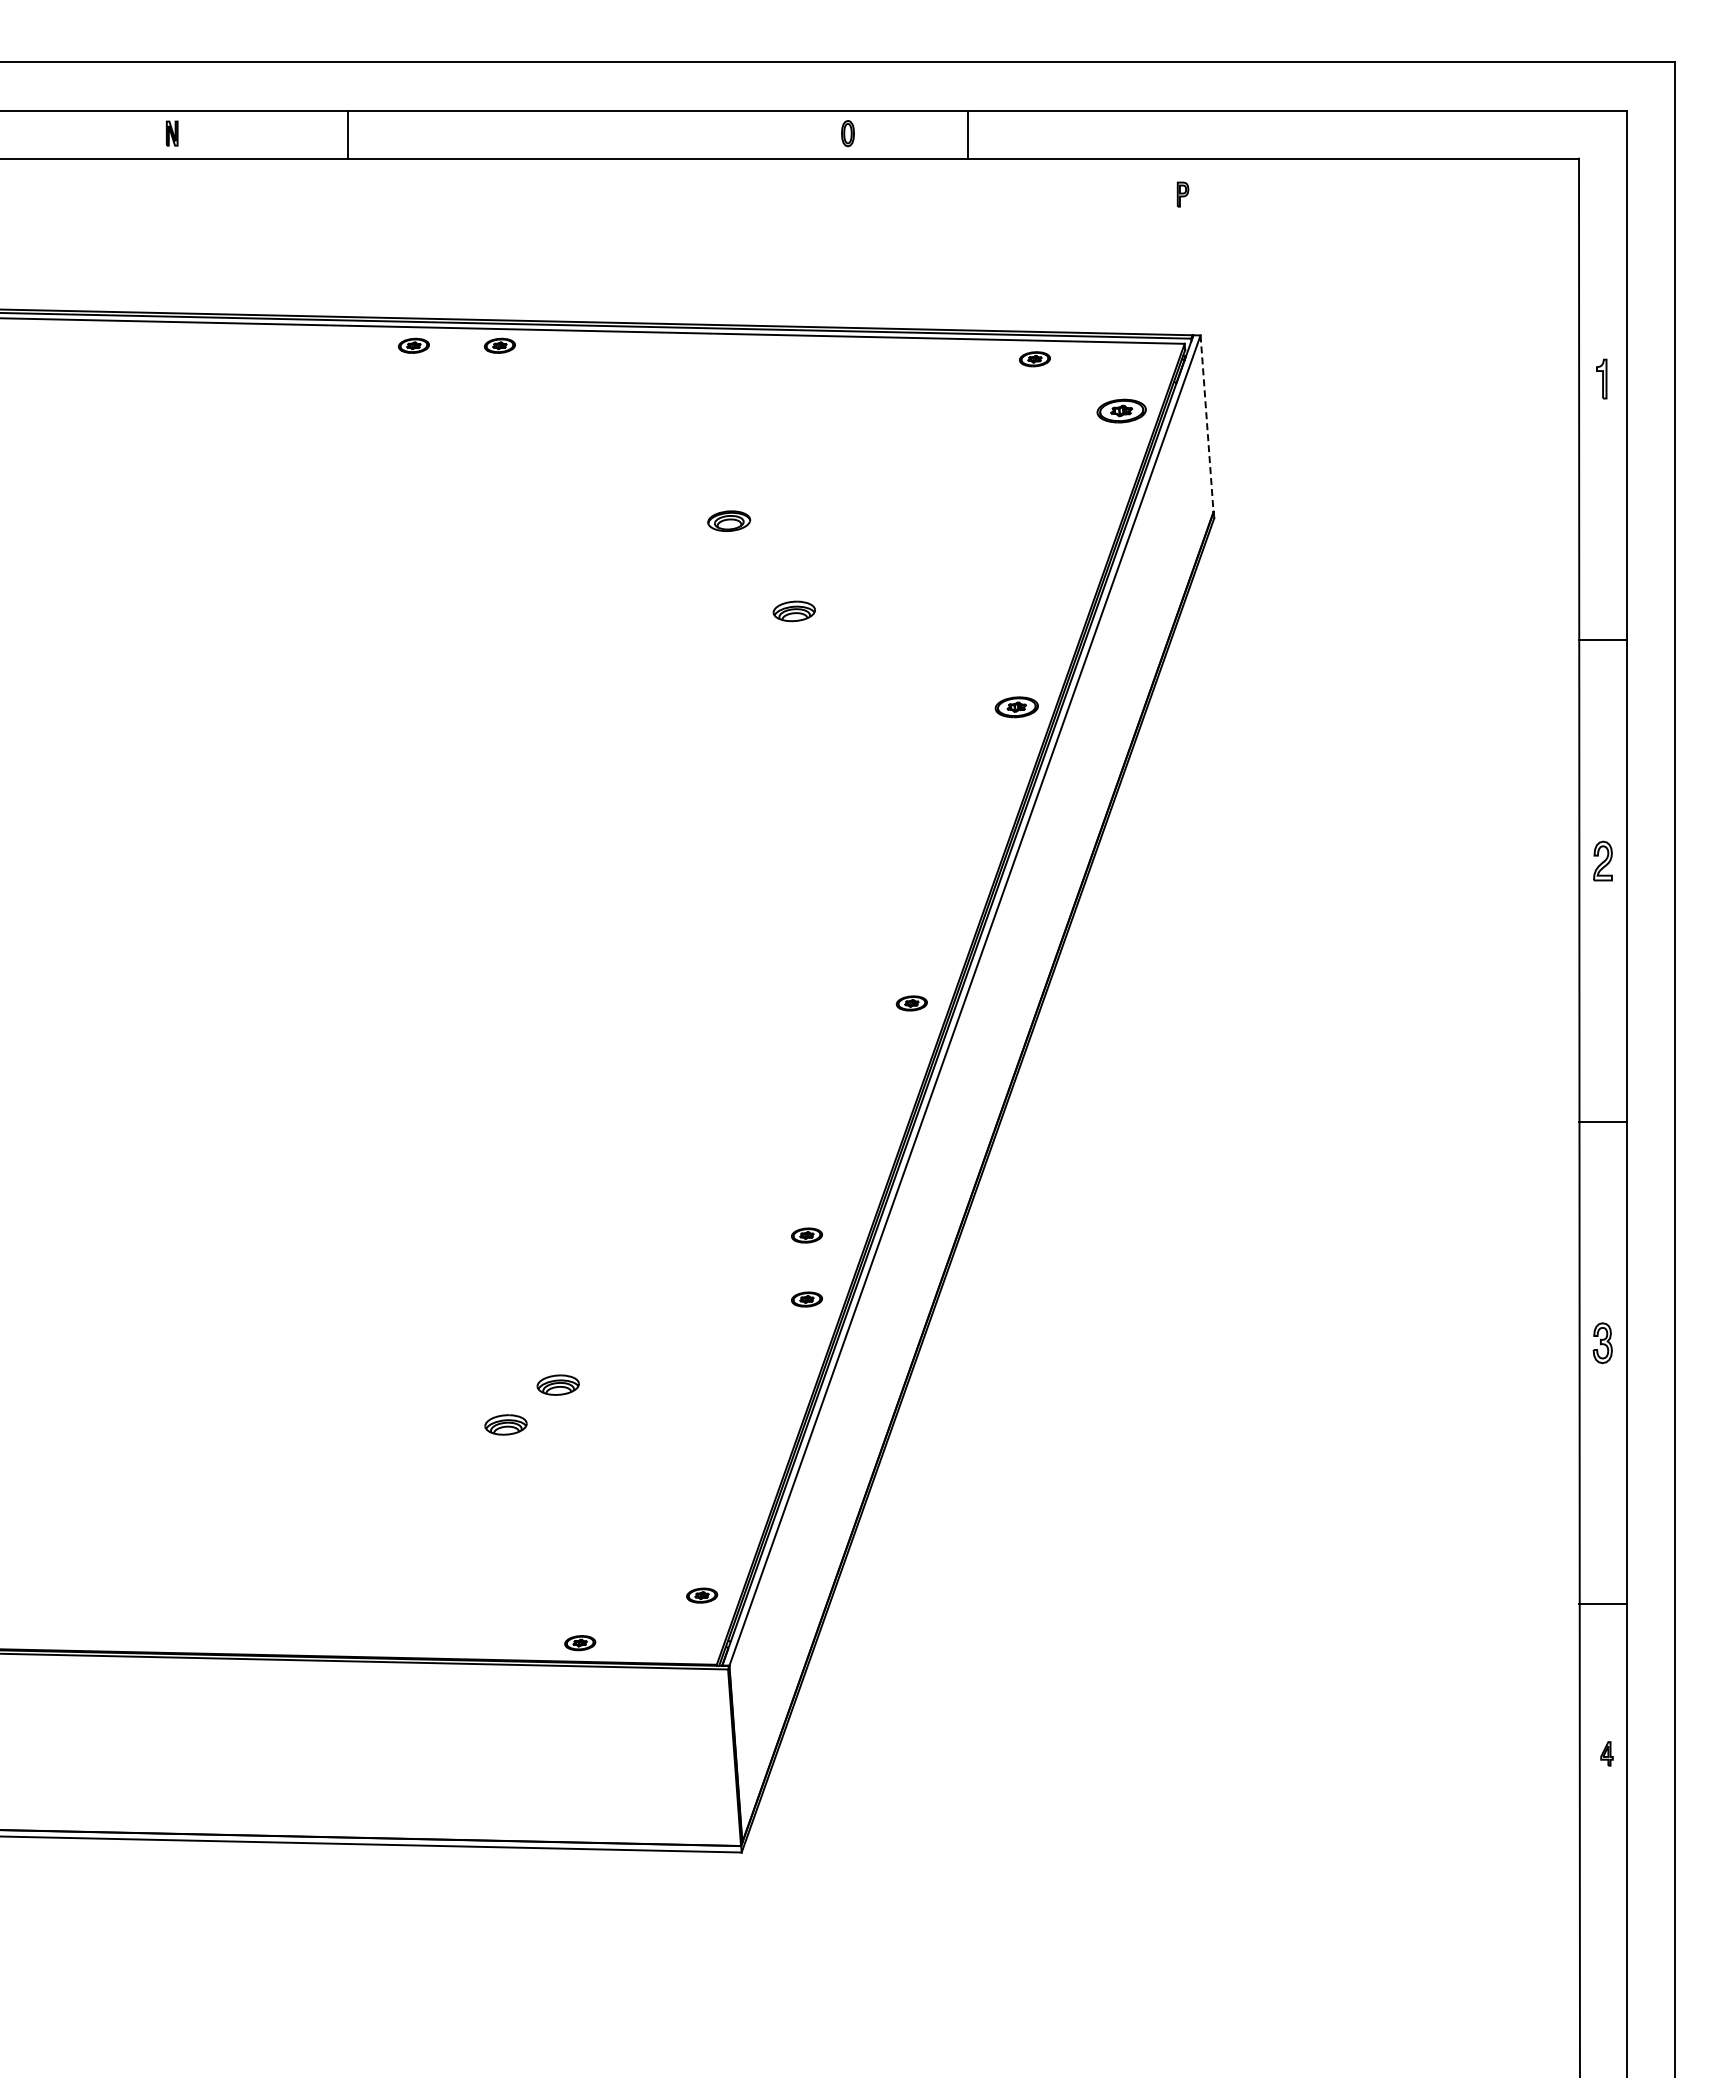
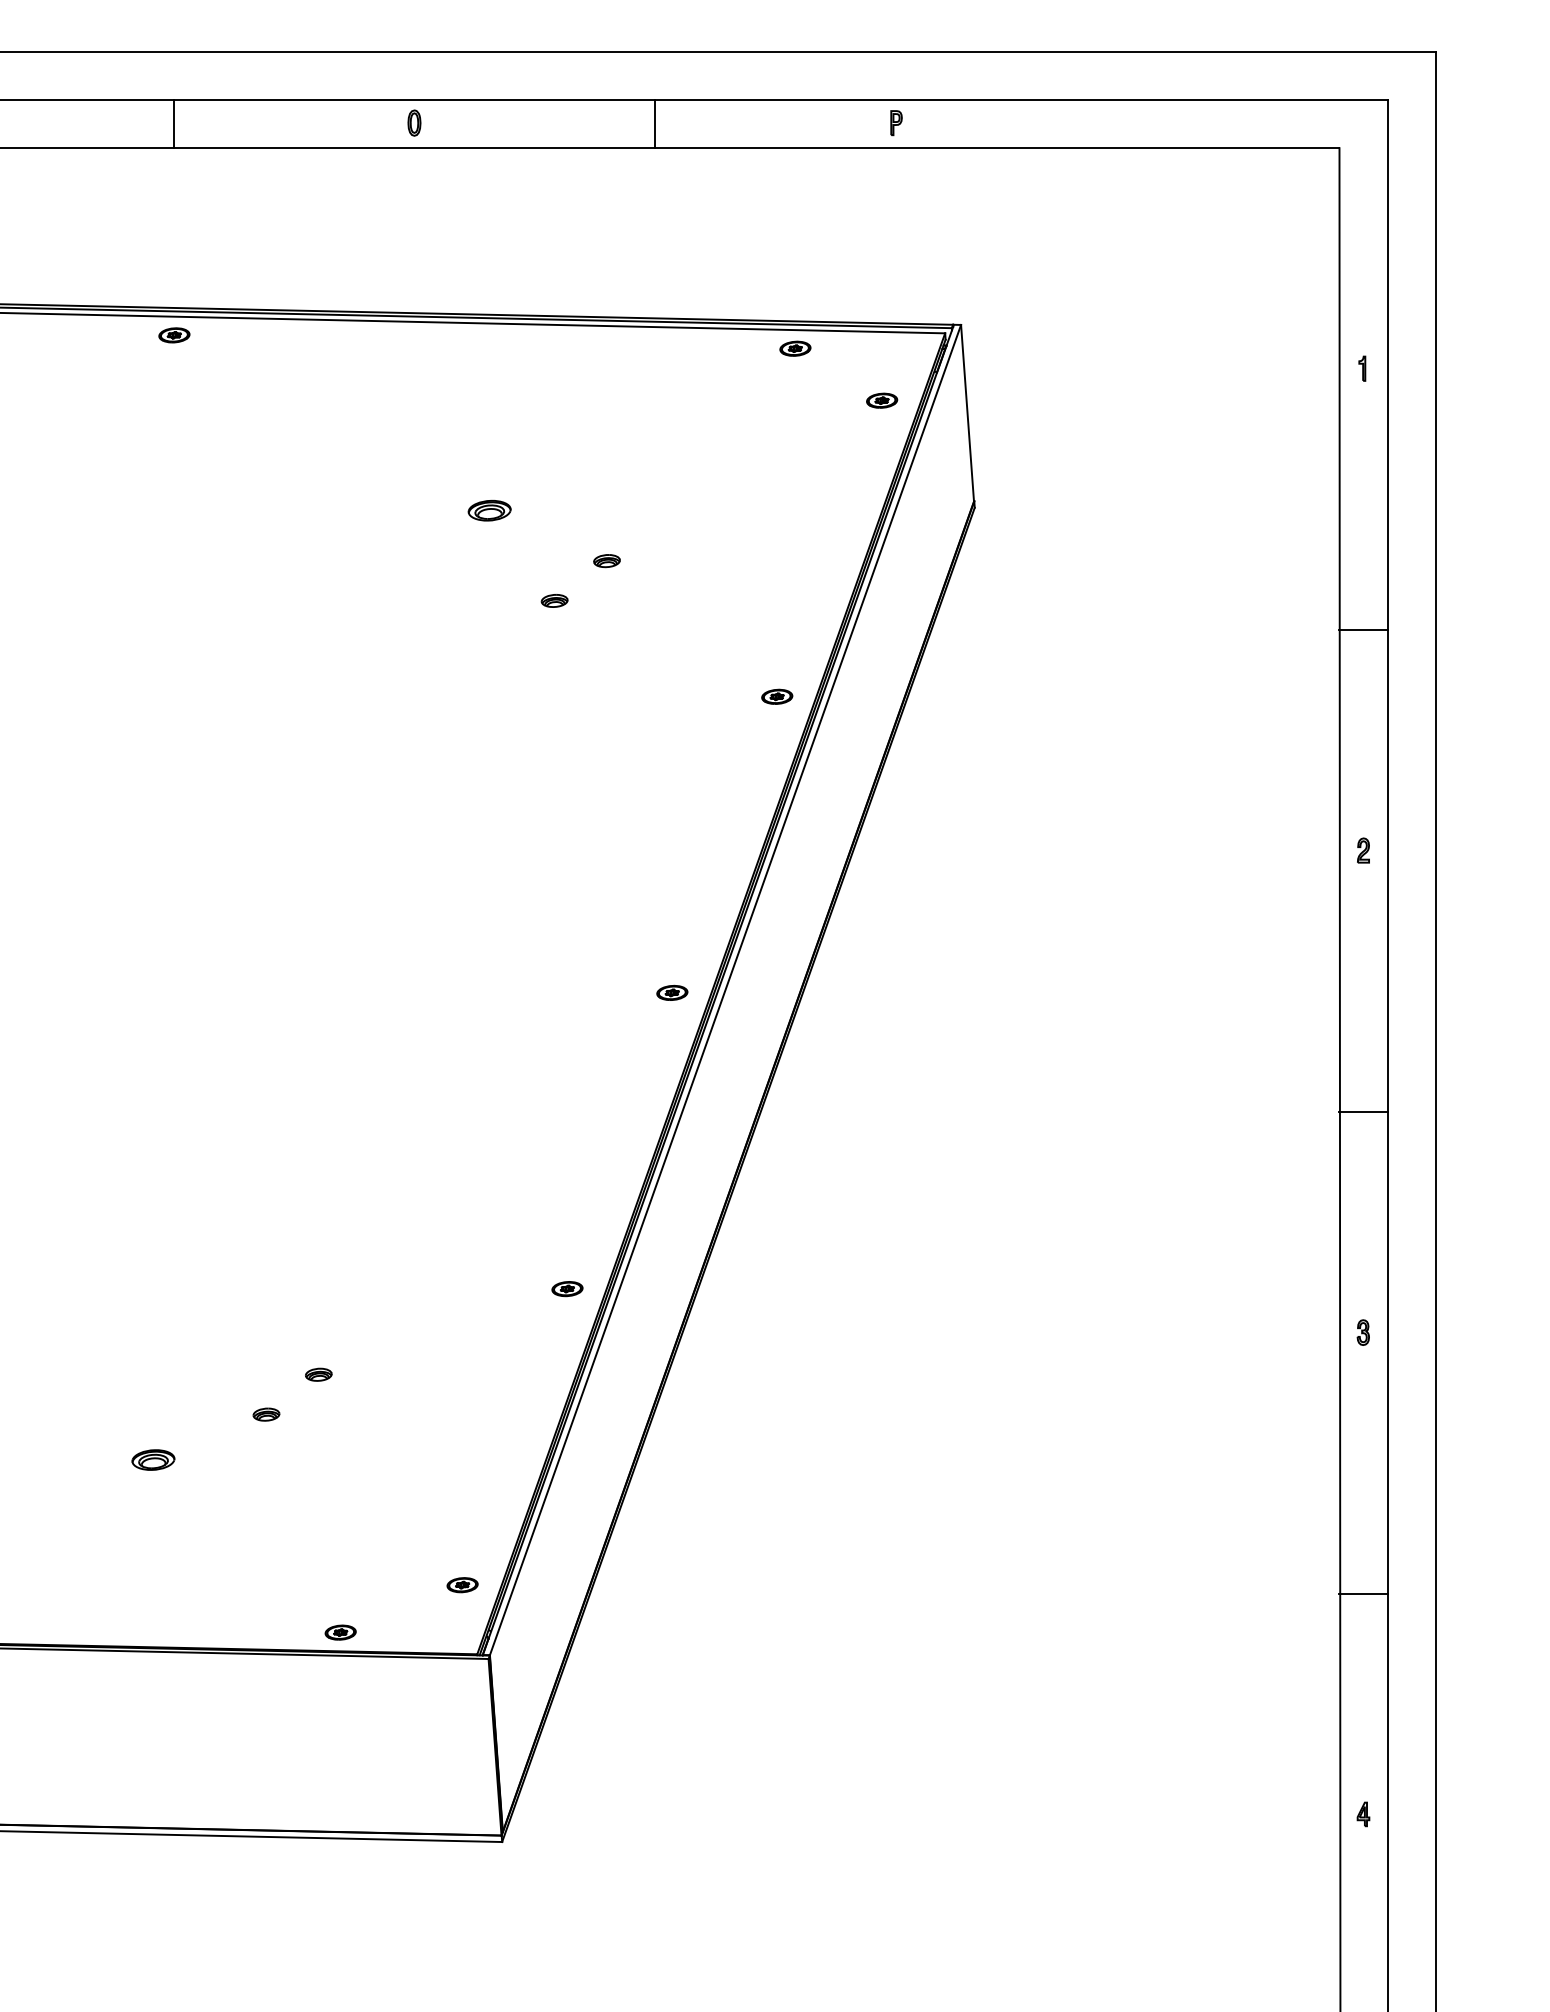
part: (847, 133) -> (413, 123), moved
line: (348, 134) -> (173, 124), moved
line: (967, 134) -> (654, 124), moved
part: (1182, 194) -> (895, 123), moved
part: (499, 345) -> (259, 335), removed
part: (1601, 379) -> (1361, 369), size x0.62
part: (1121, 411) -> (881, 401), size x0.62
line: (1207, 424) -> (967, 414), dashed -> solid
part: (846, 571) -> (606, 561), added
part: (793, 611) -> (553, 601), size x0.62
part: (1016, 707) -> (776, 697), size x0.71
part: (1602, 860) -> (1362, 850), size x0.62
part: (806, 1235) -> (566, 1225), removed
part: (1602, 1342) -> (1362, 1332), size x0.62
part: (558, 1385) -> (318, 1375), size x0.62
part: (505, 1425) -> (265, 1415), size x0.62
part: (392, 1470) -> (152, 1460), added
part: (1606, 1753) -> (1362, 1814), moved

